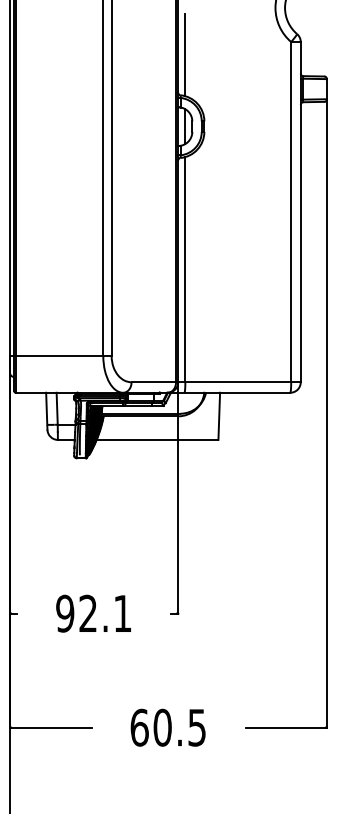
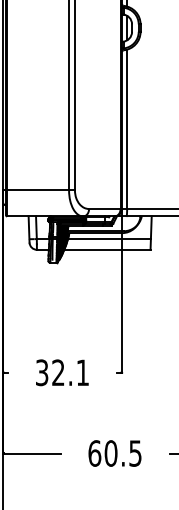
line: (159, 424) -> (108, 238), added
text: (65, 613) -> (42, 372), 92.1 -> 32.1

